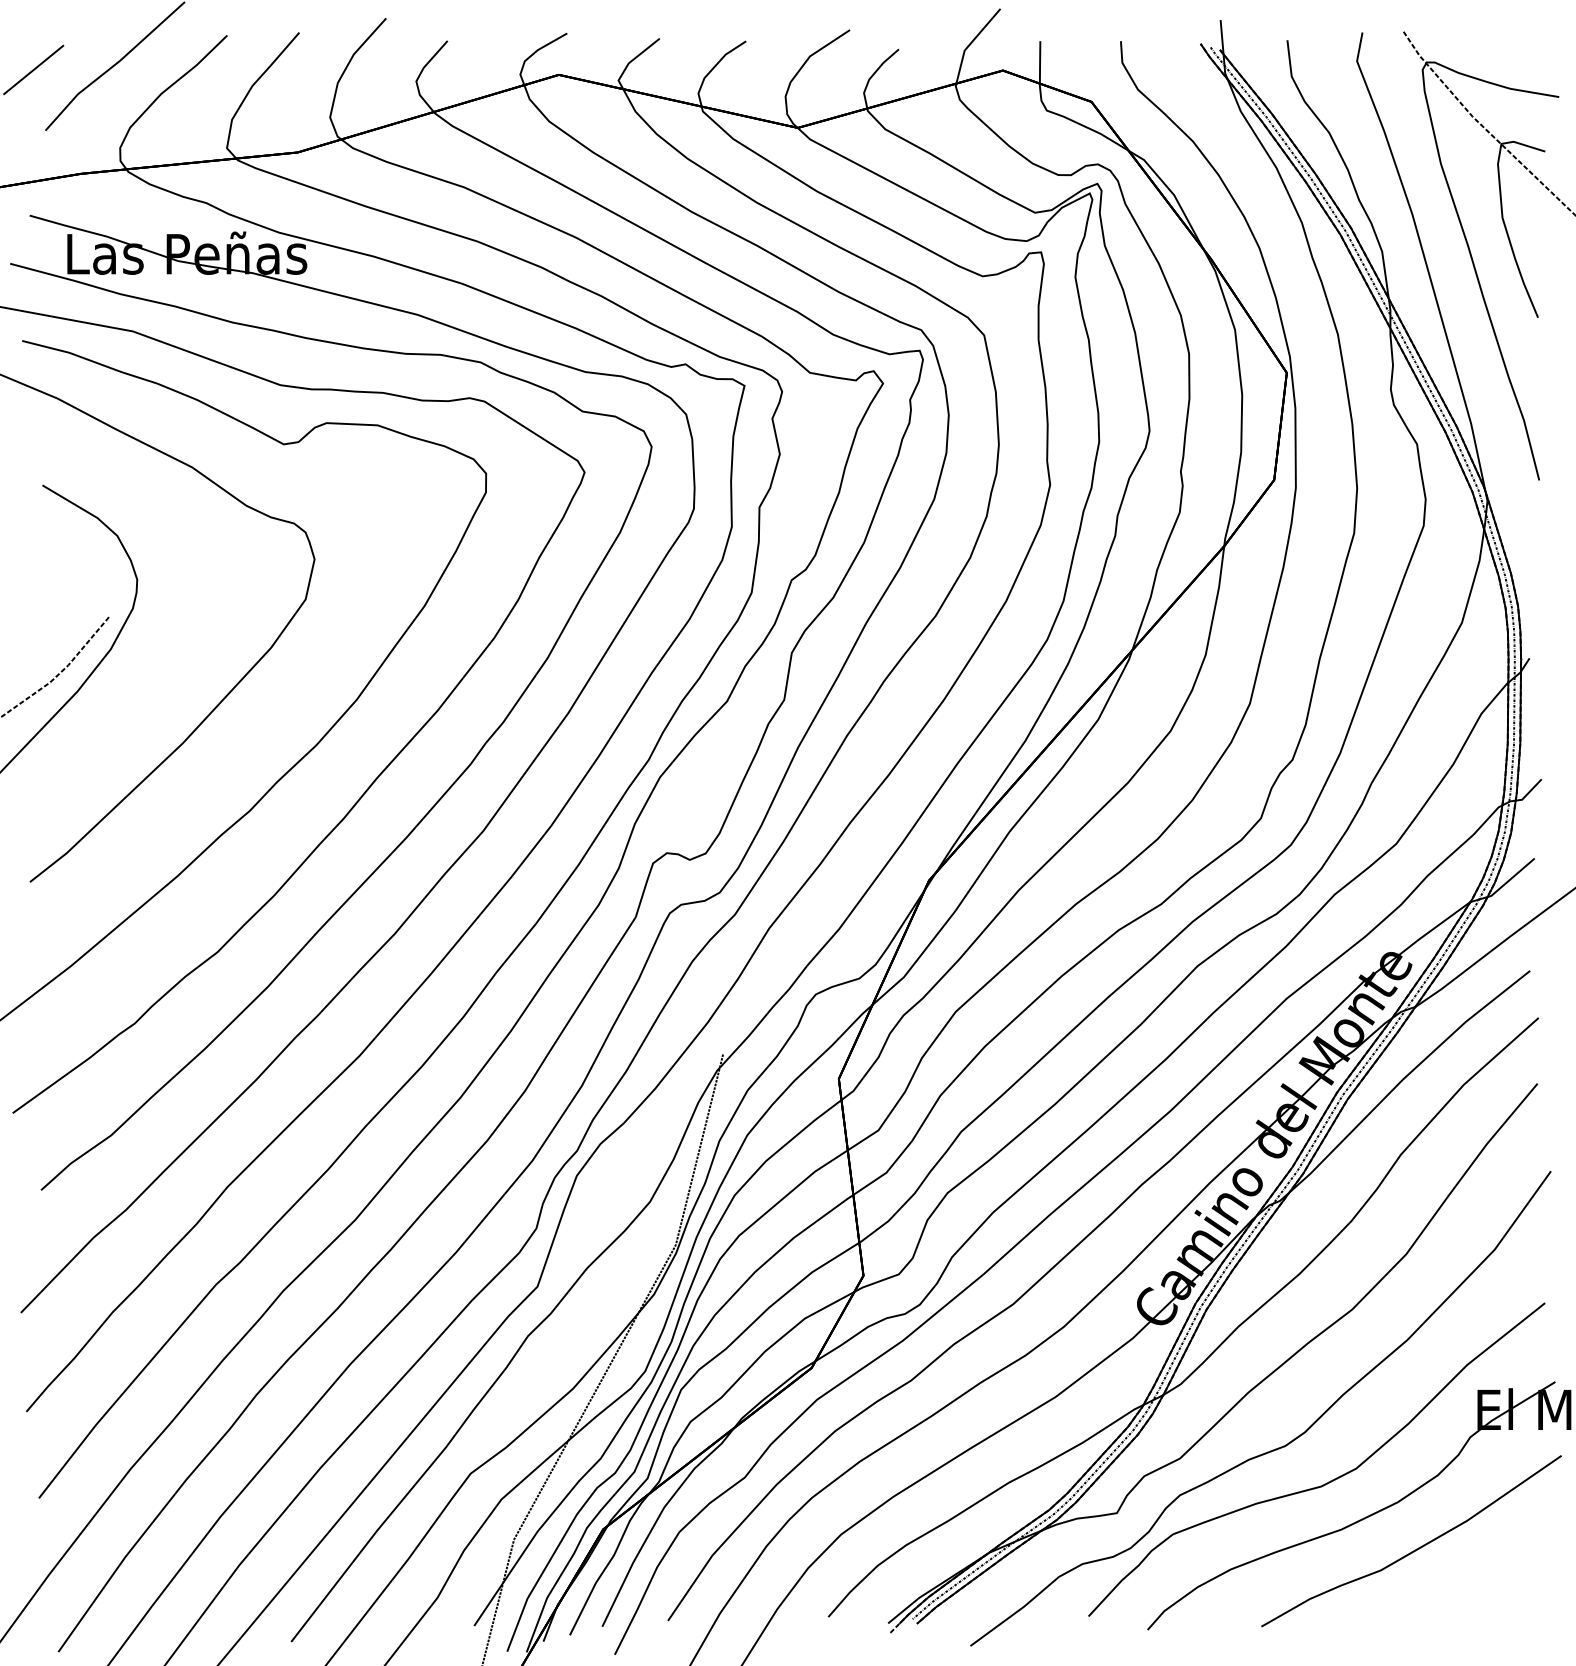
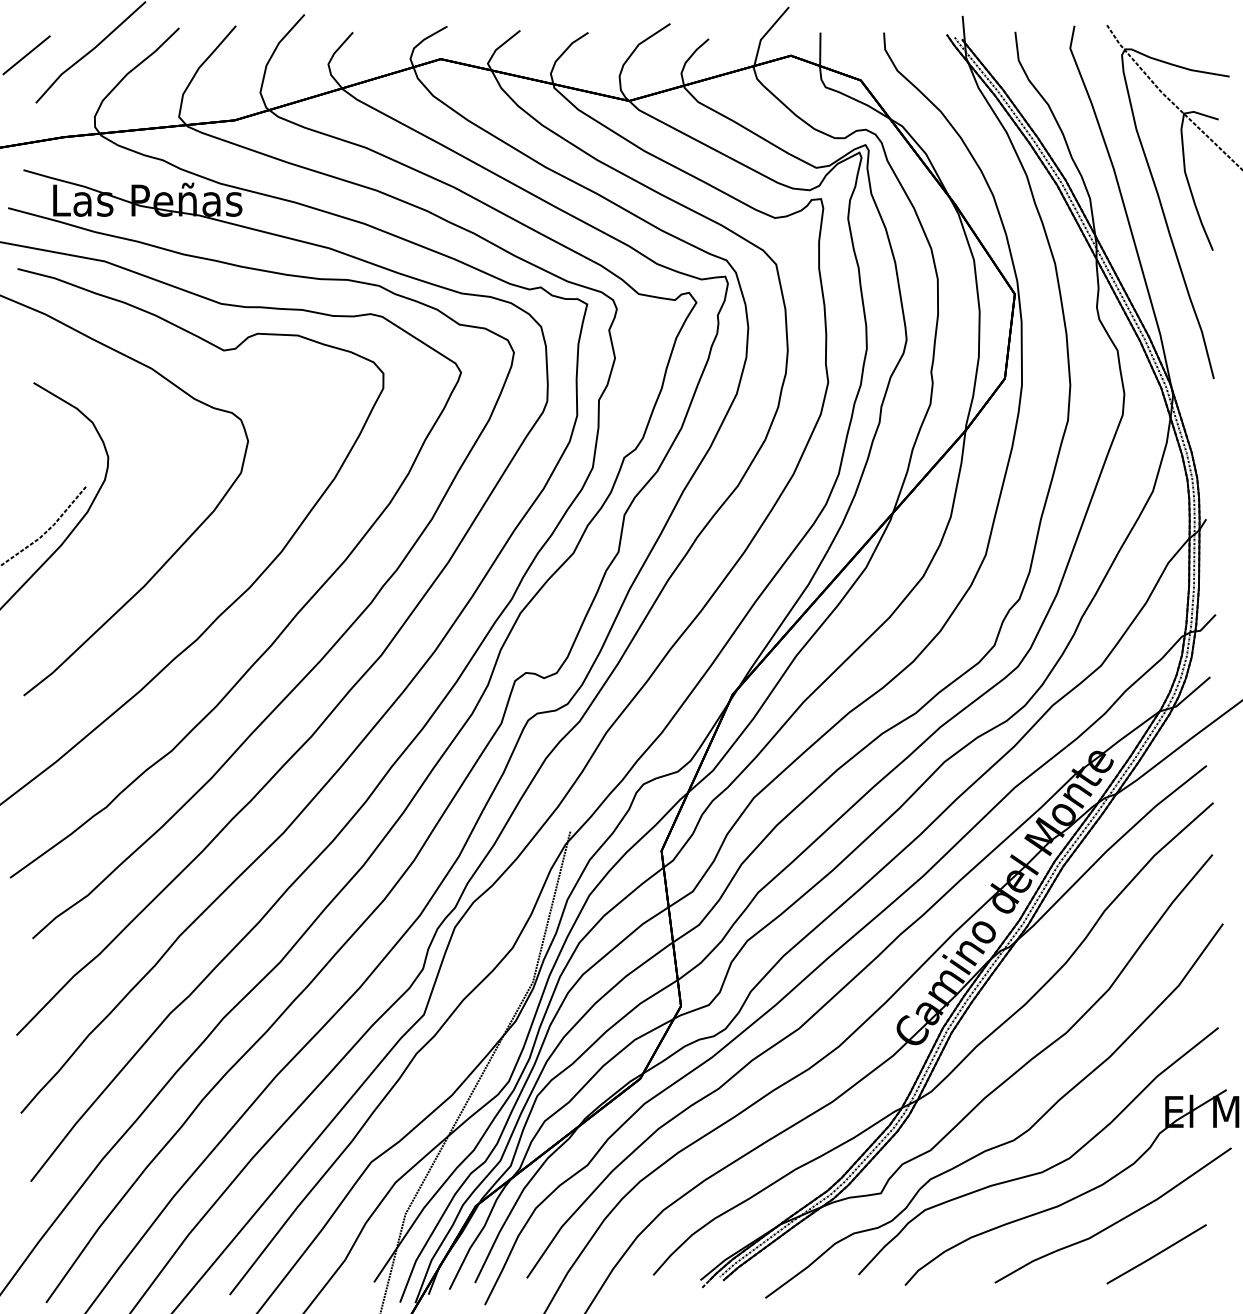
line: (1466, 1590) -> (1156, 1254), added

